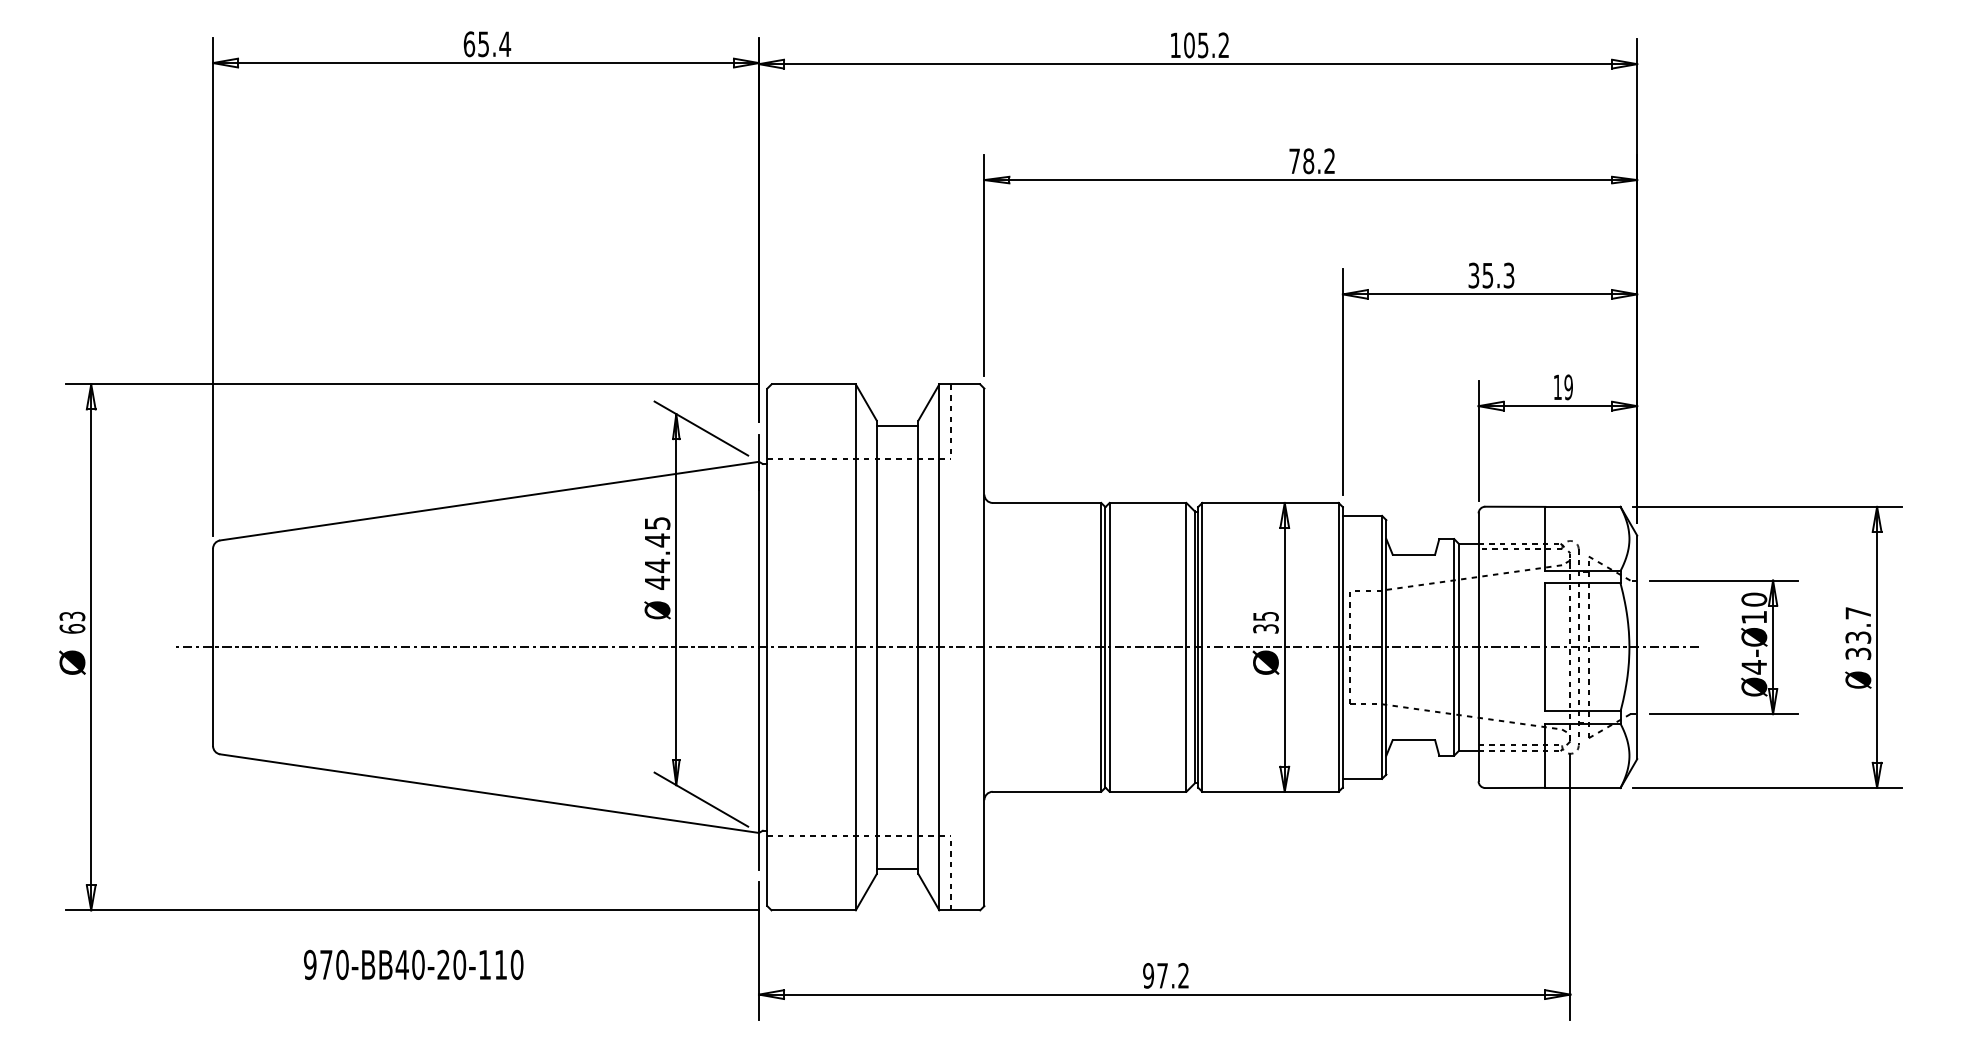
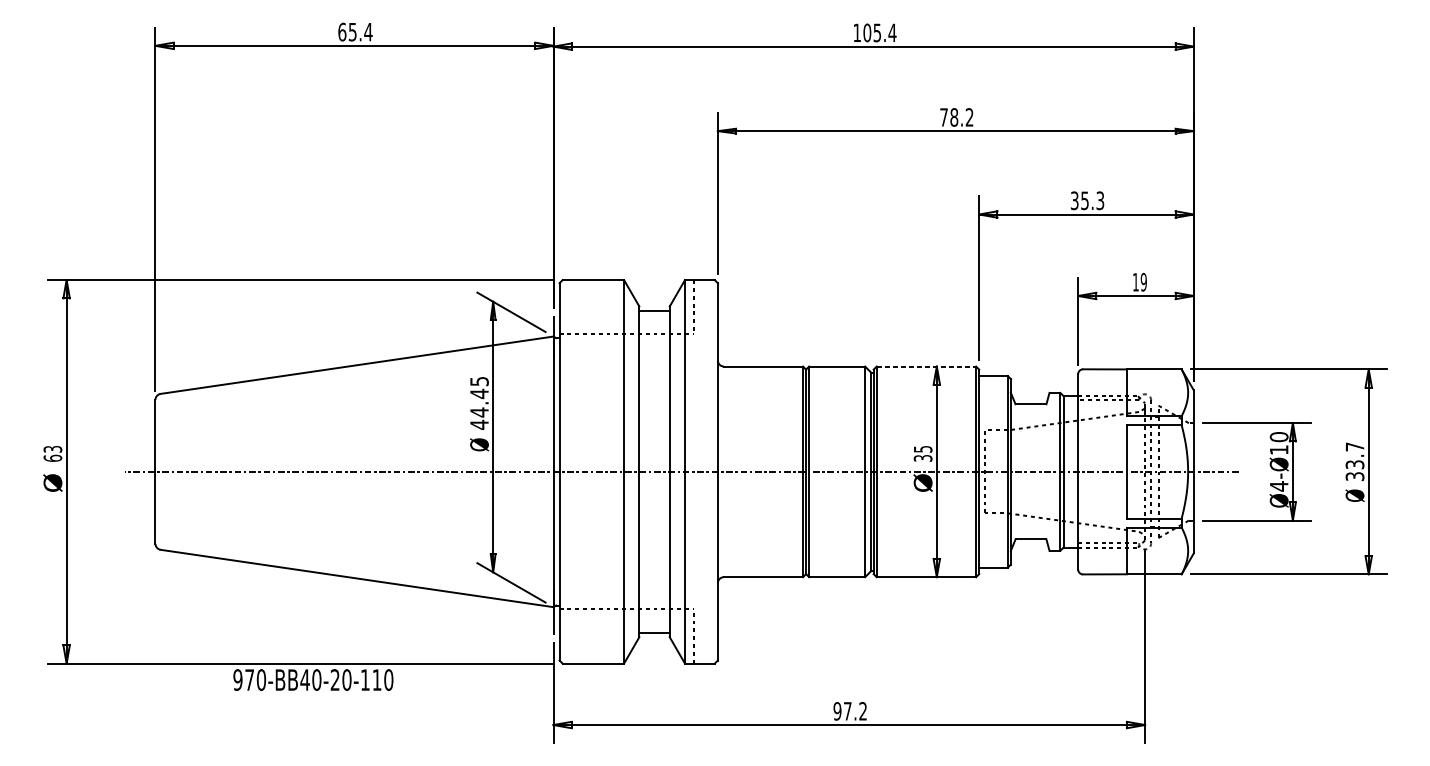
text: (1223, 44) -> (892, 32), 105.2 -> 105.4
line: (1270, 502) -> (926, 366), solid -> dashed
text: (413, 964) -> (313, 679), moved

